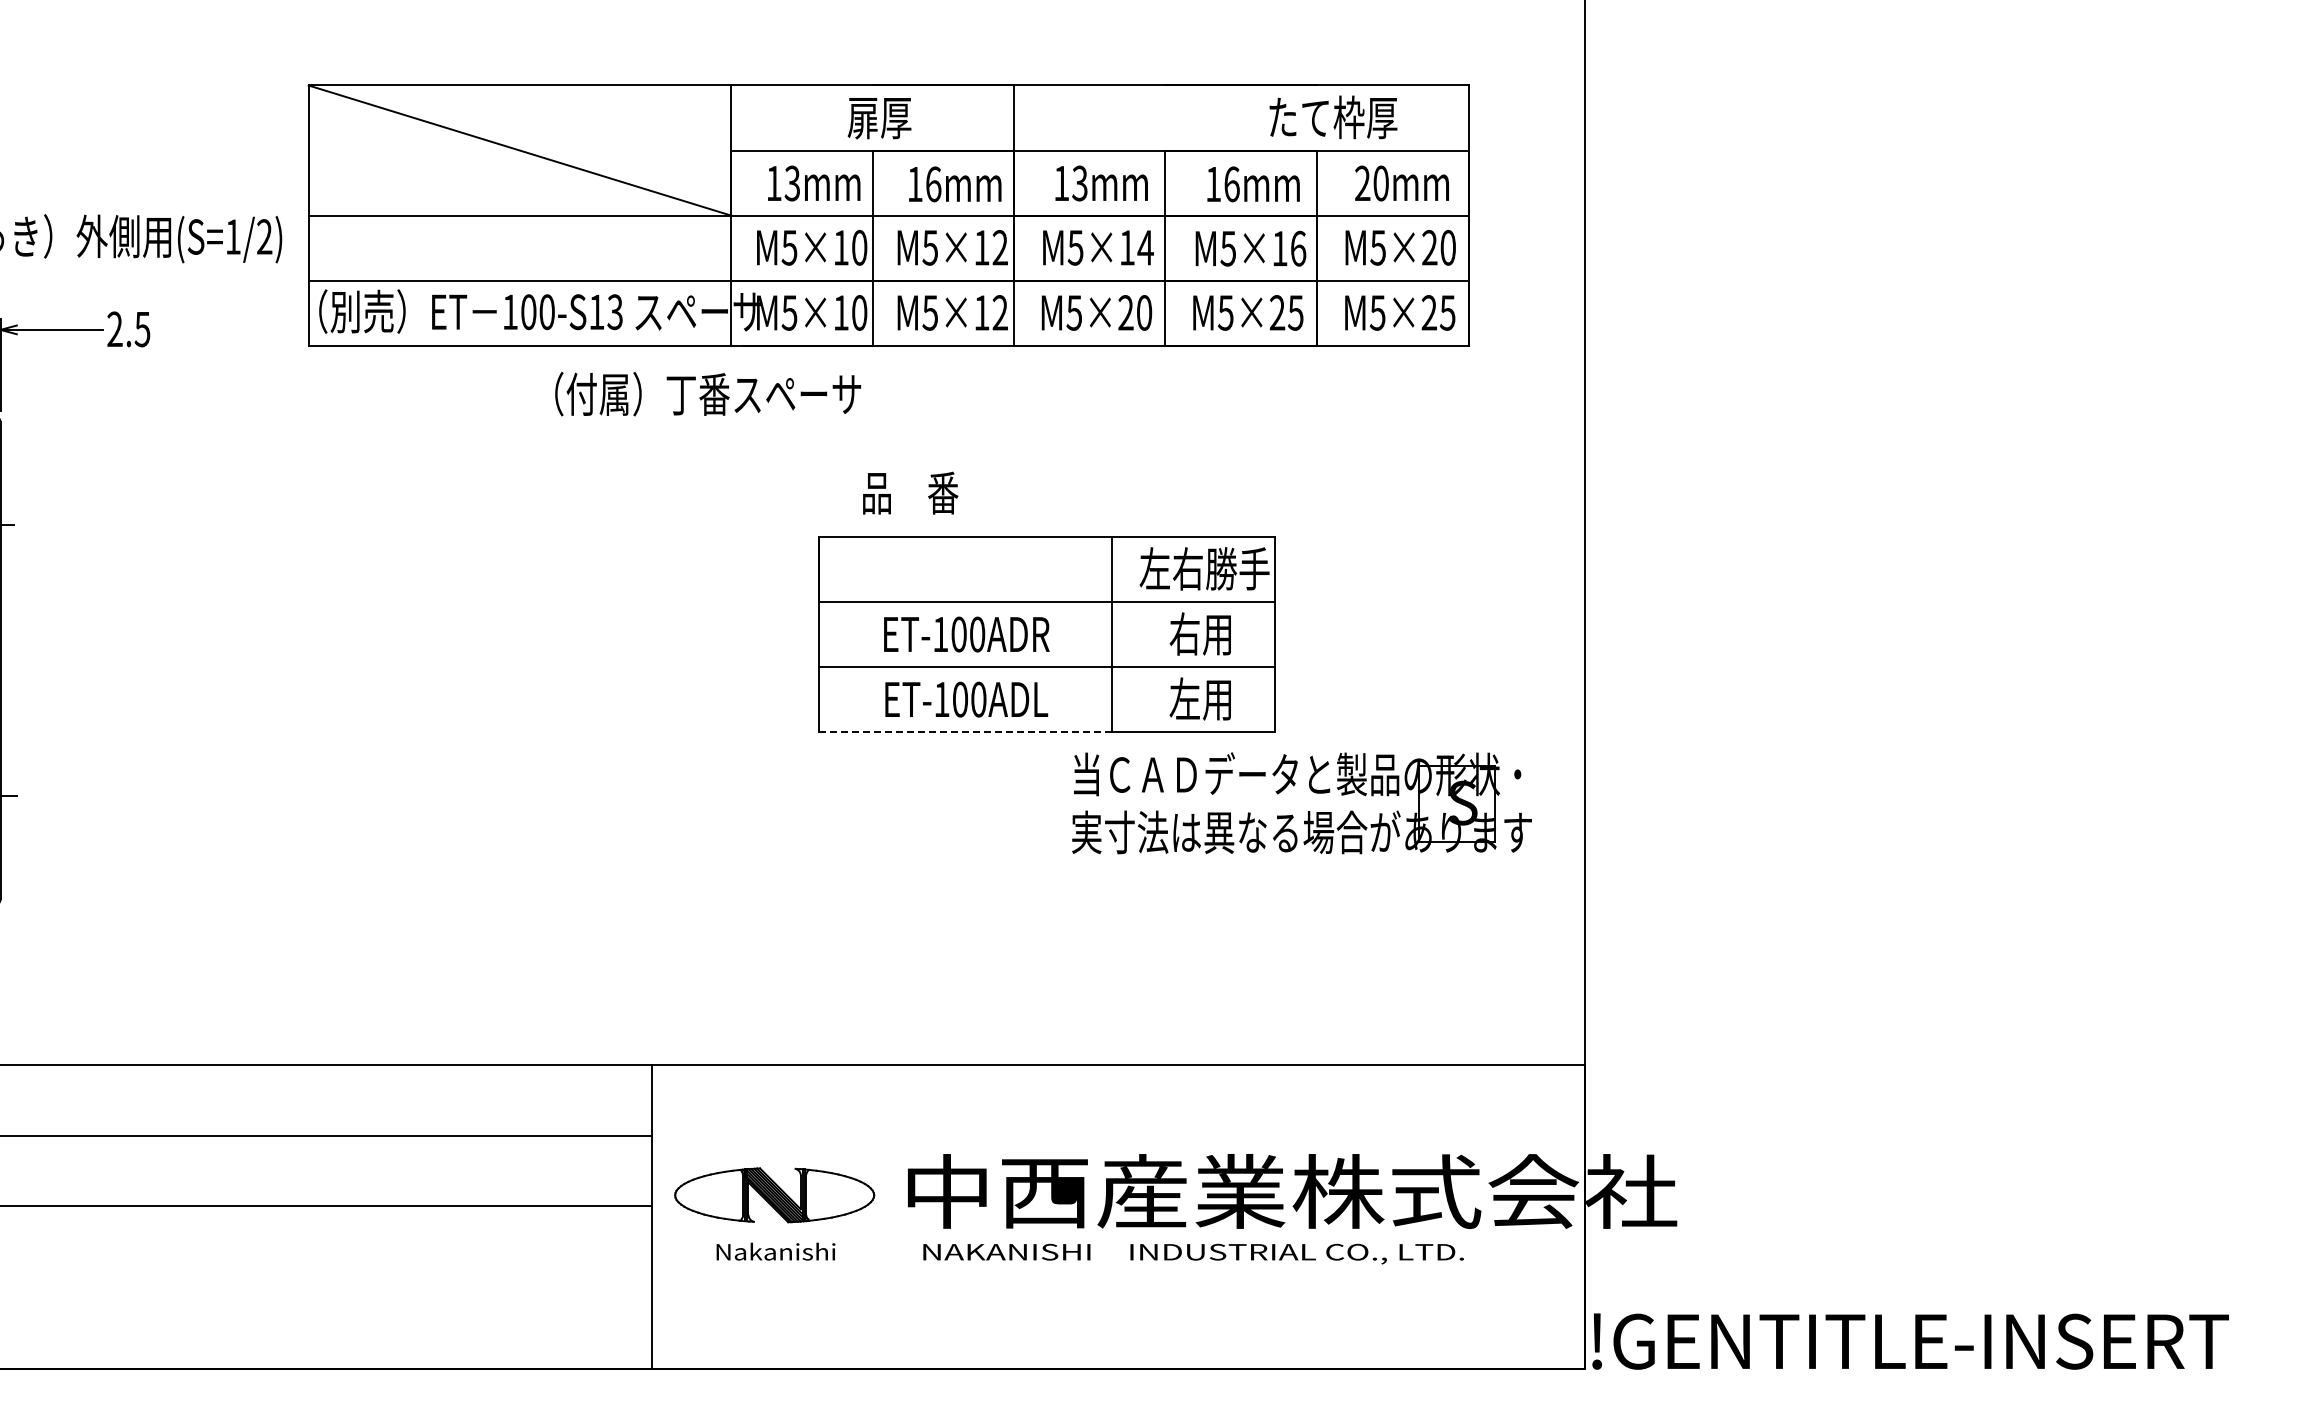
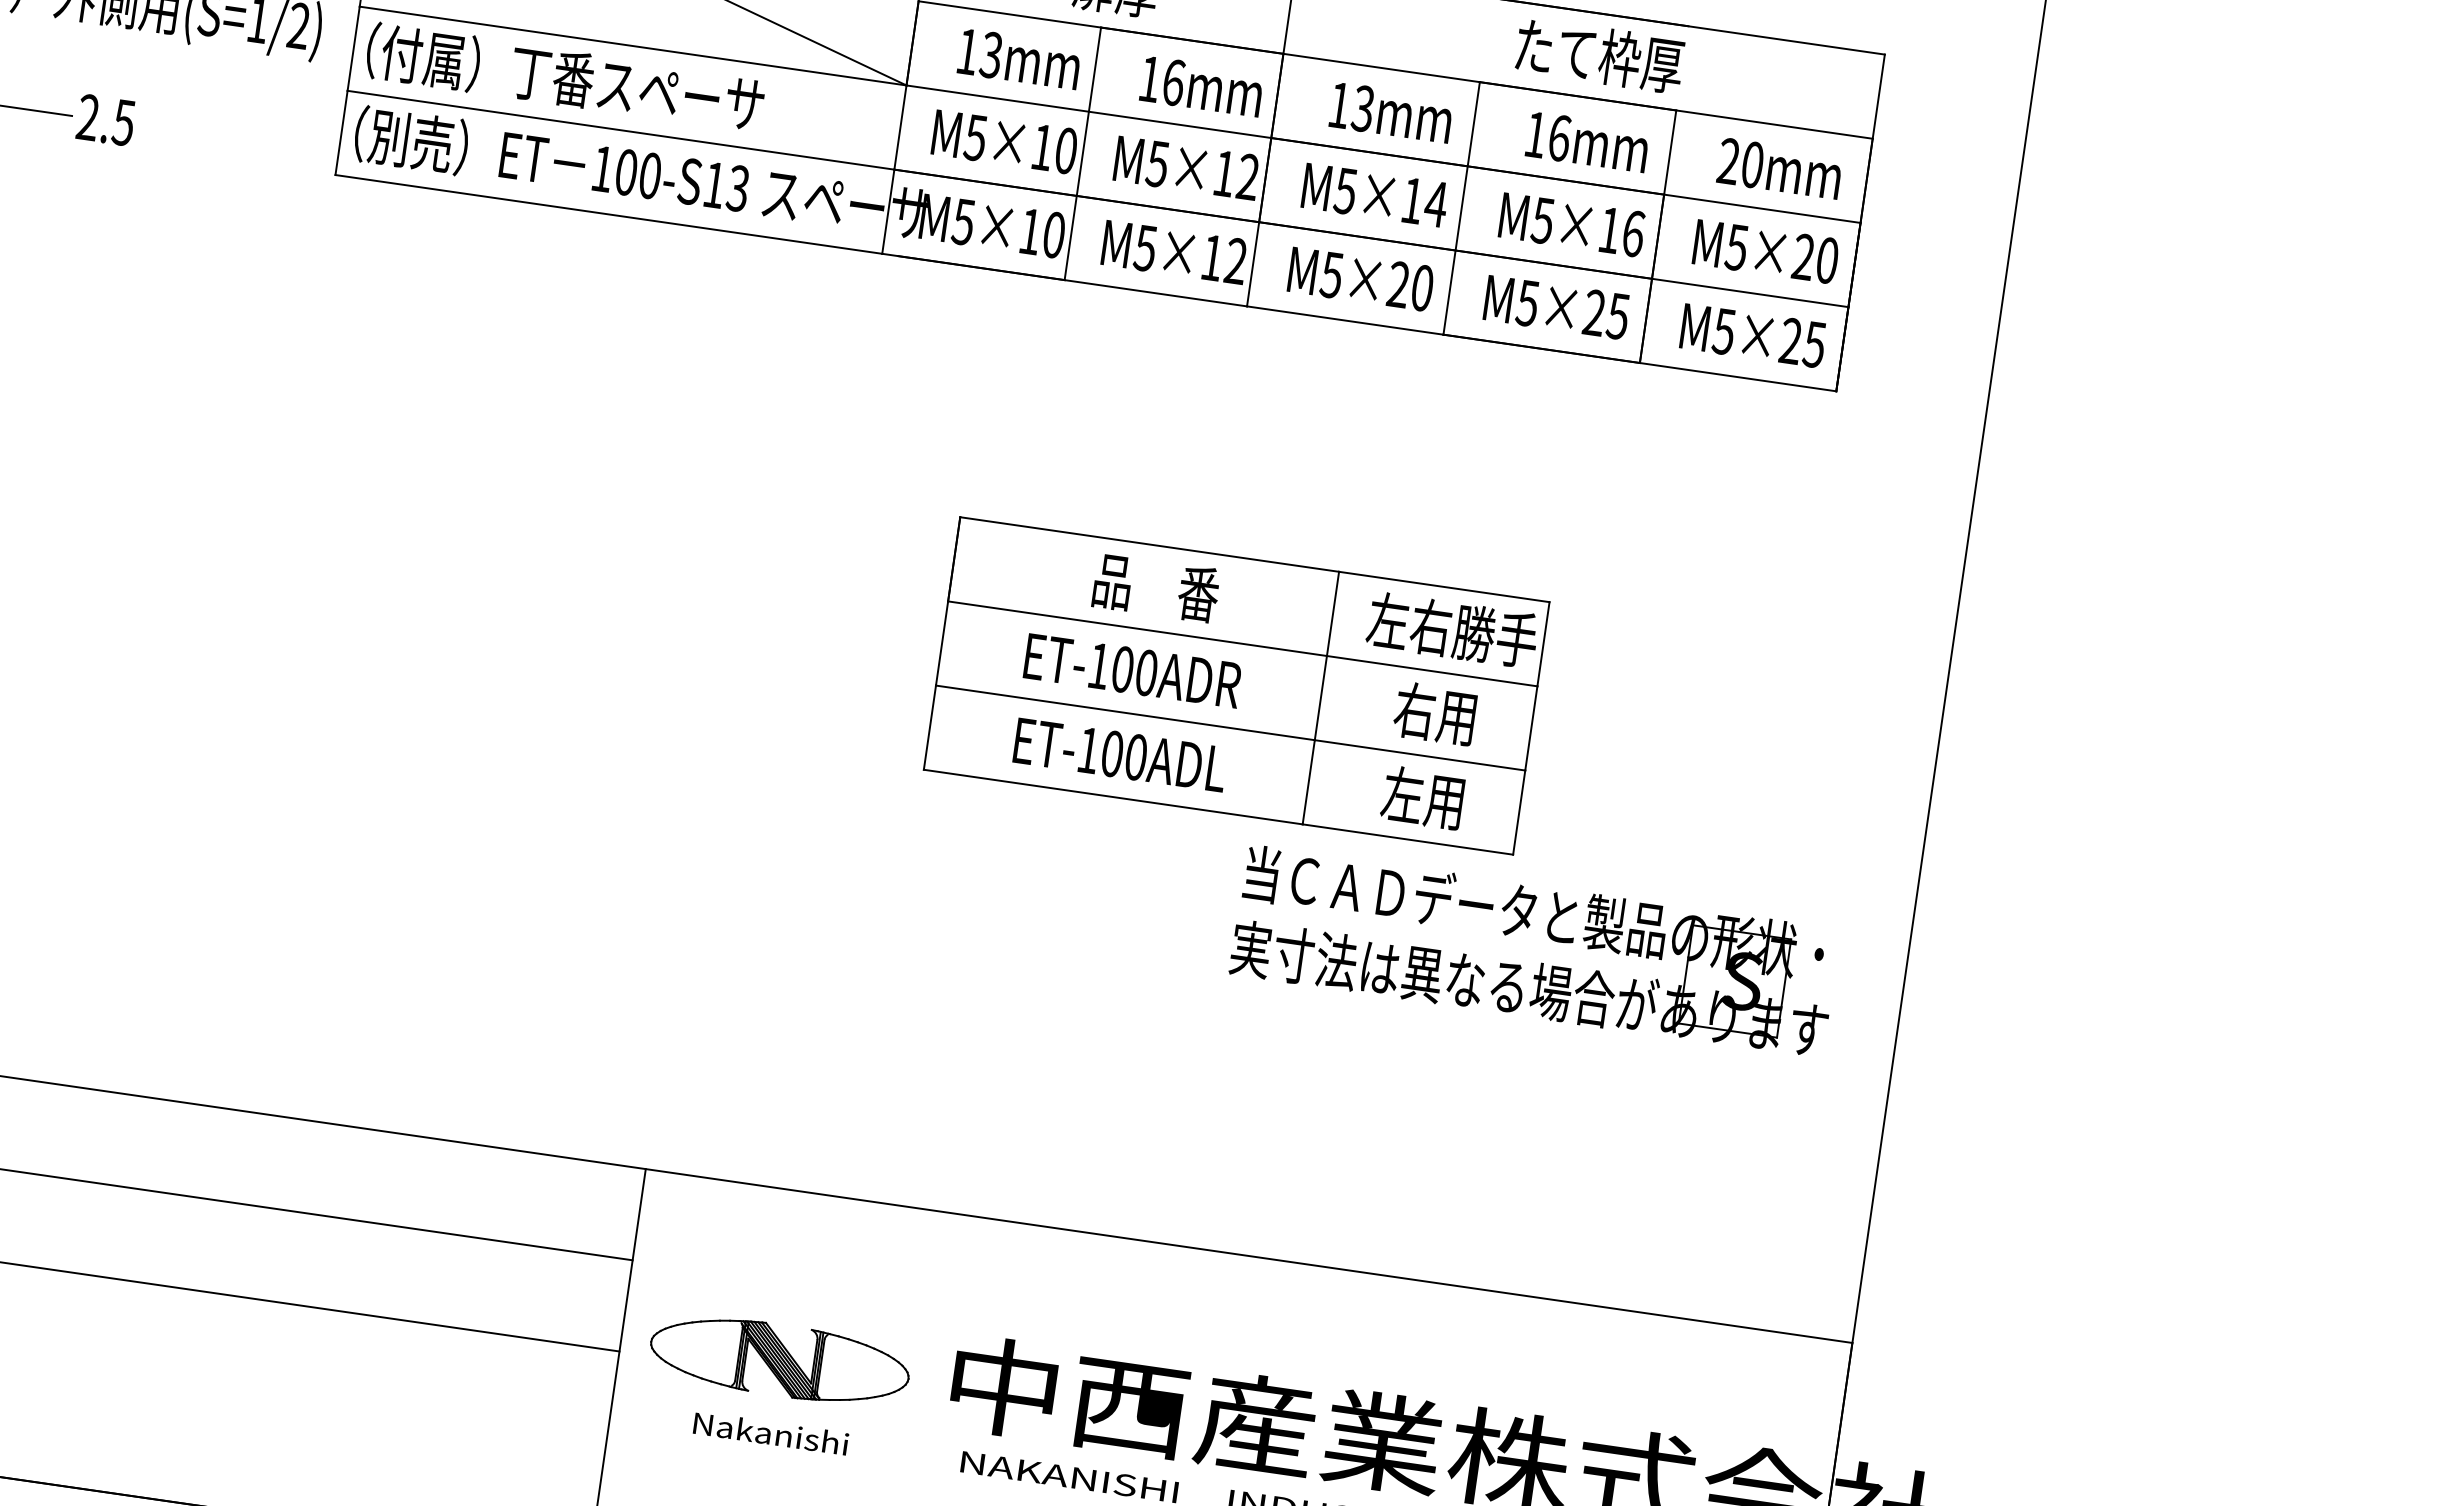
text: (1333, 117) -> (1599, 55), moved
text: (708, 393) -> (565, 77), moved
text: (910, 492) -> (1156, 587), moved
line: (965, 732) -> (1112, 797), dashed -> solid

